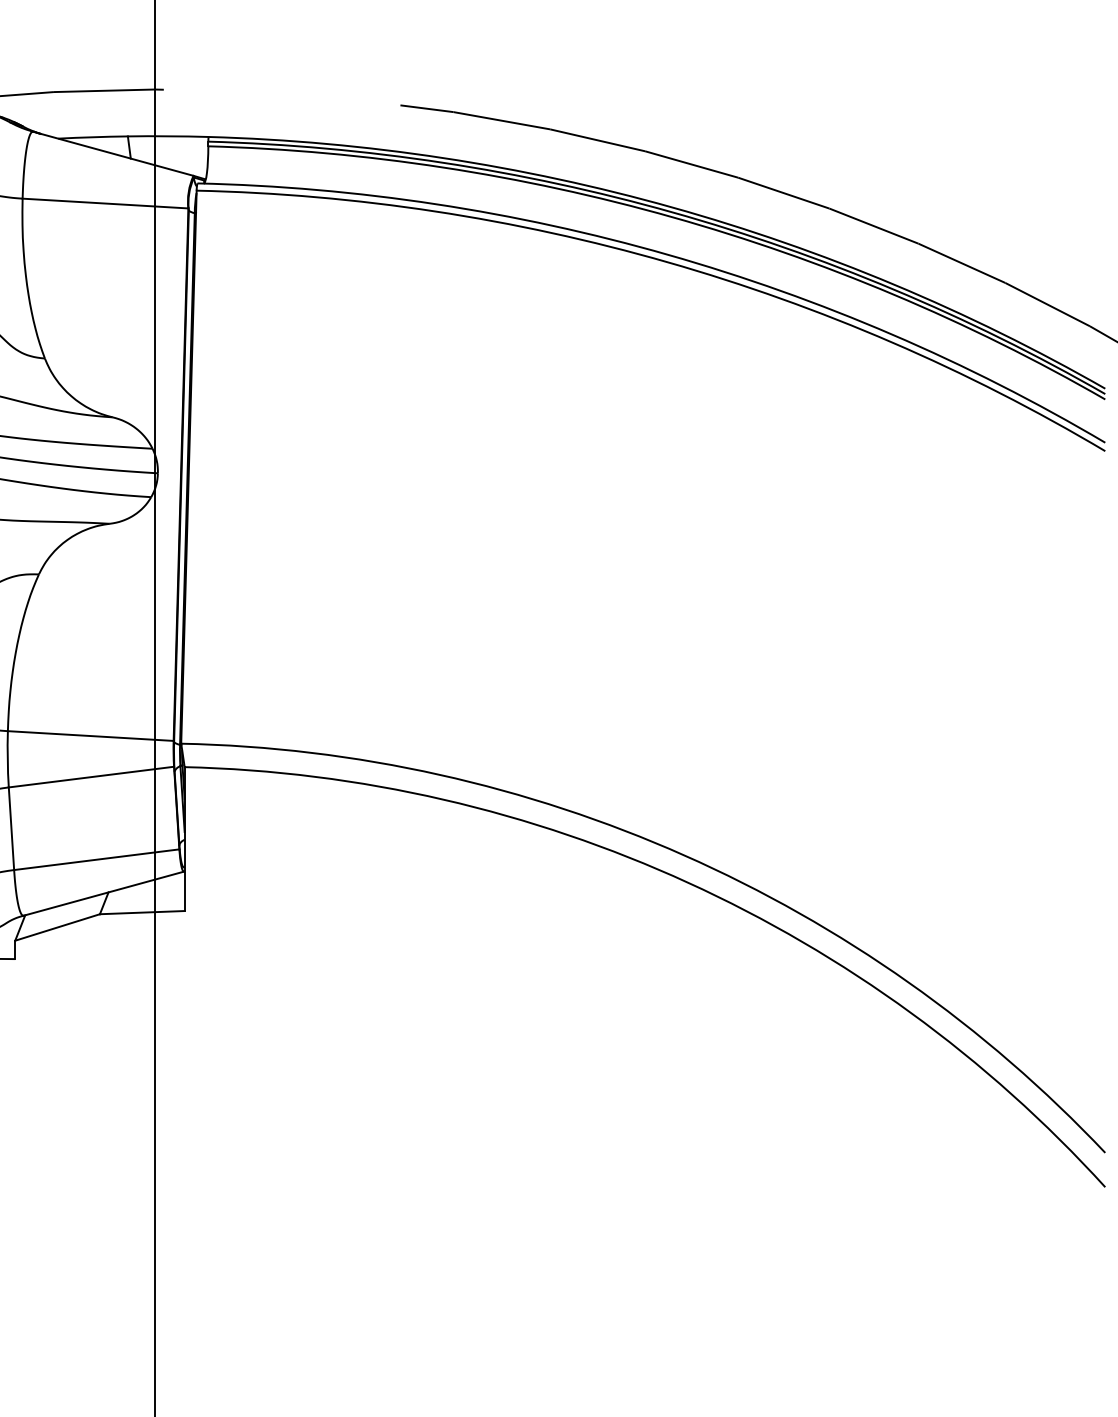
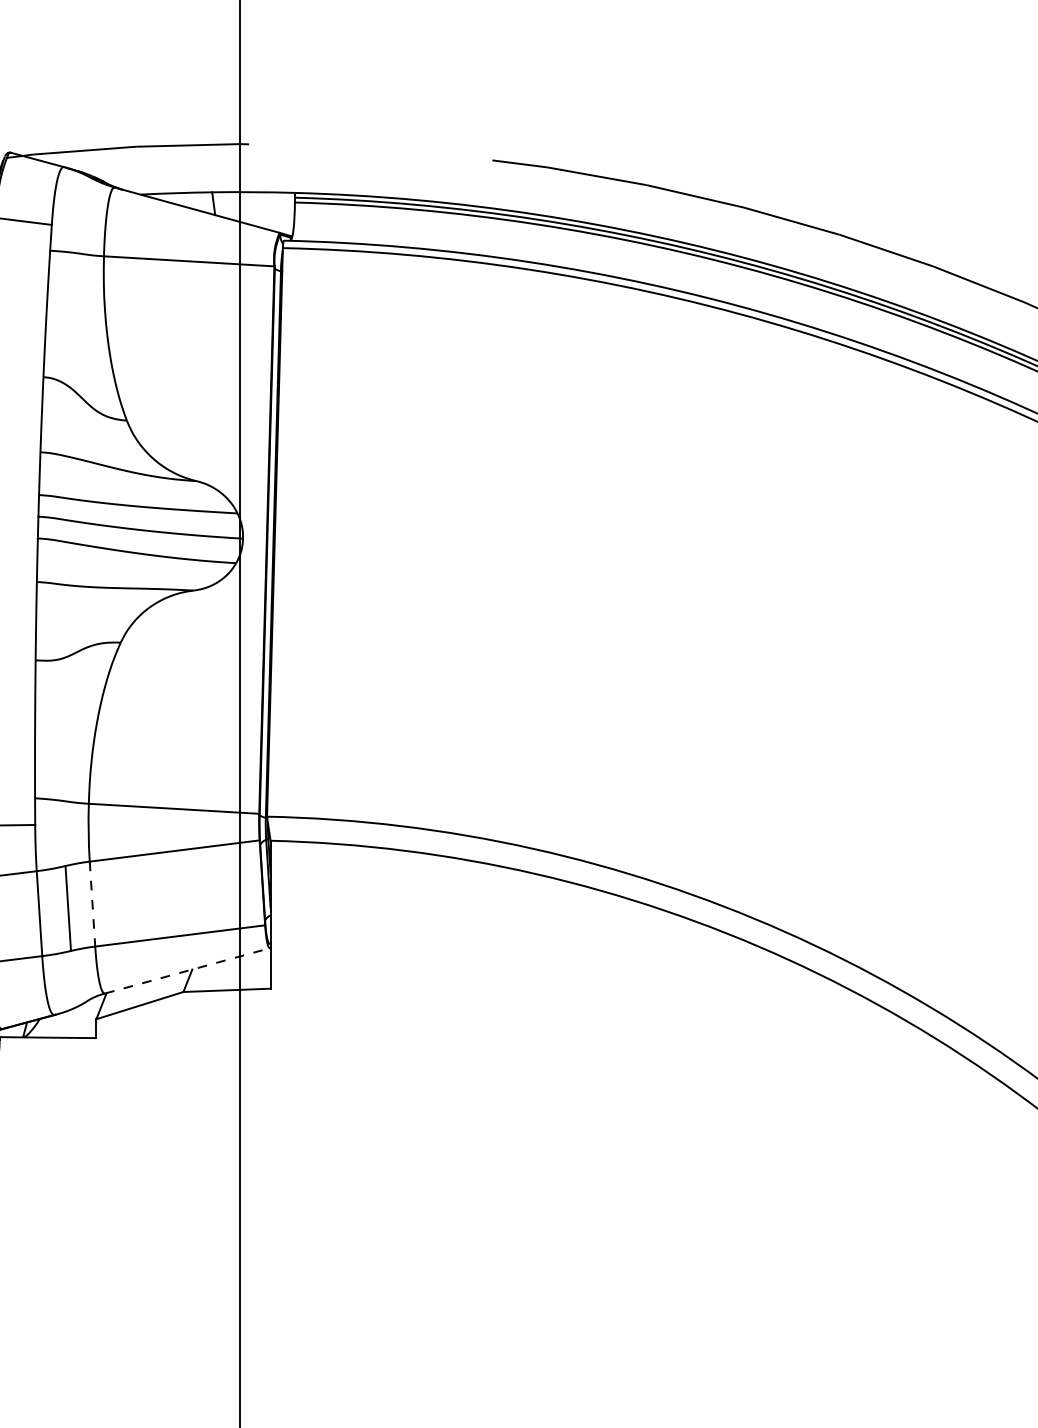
line: (11, 829) -> (92, 904), solid -> dashed
line: (104, 893) -> (188, 970), solid -> dashed

